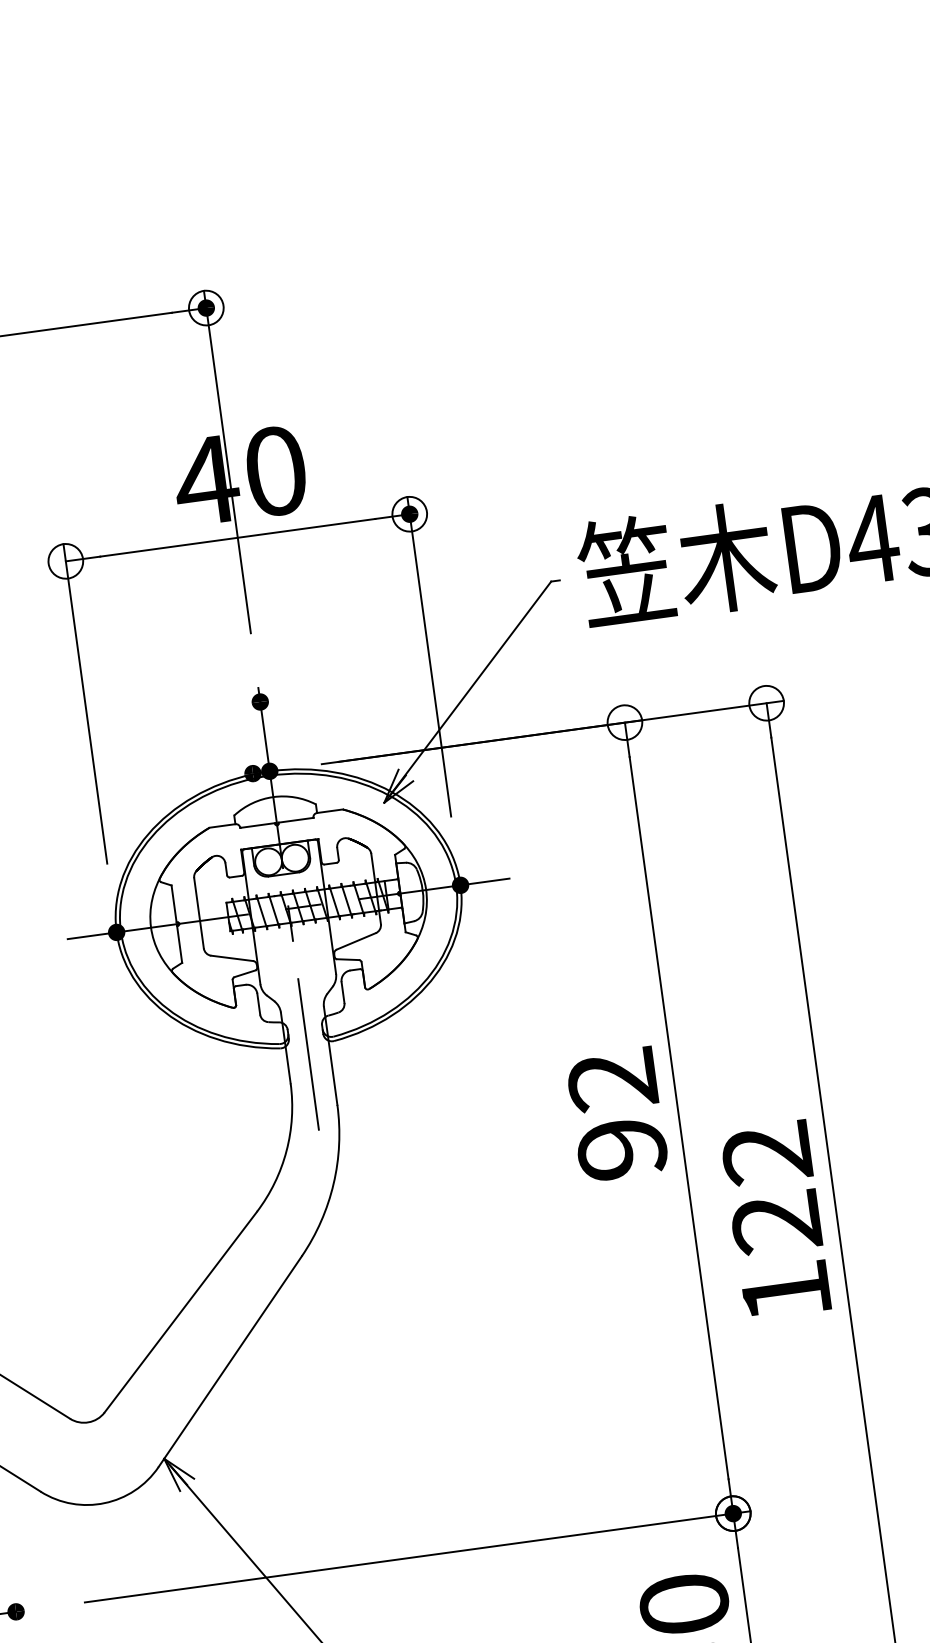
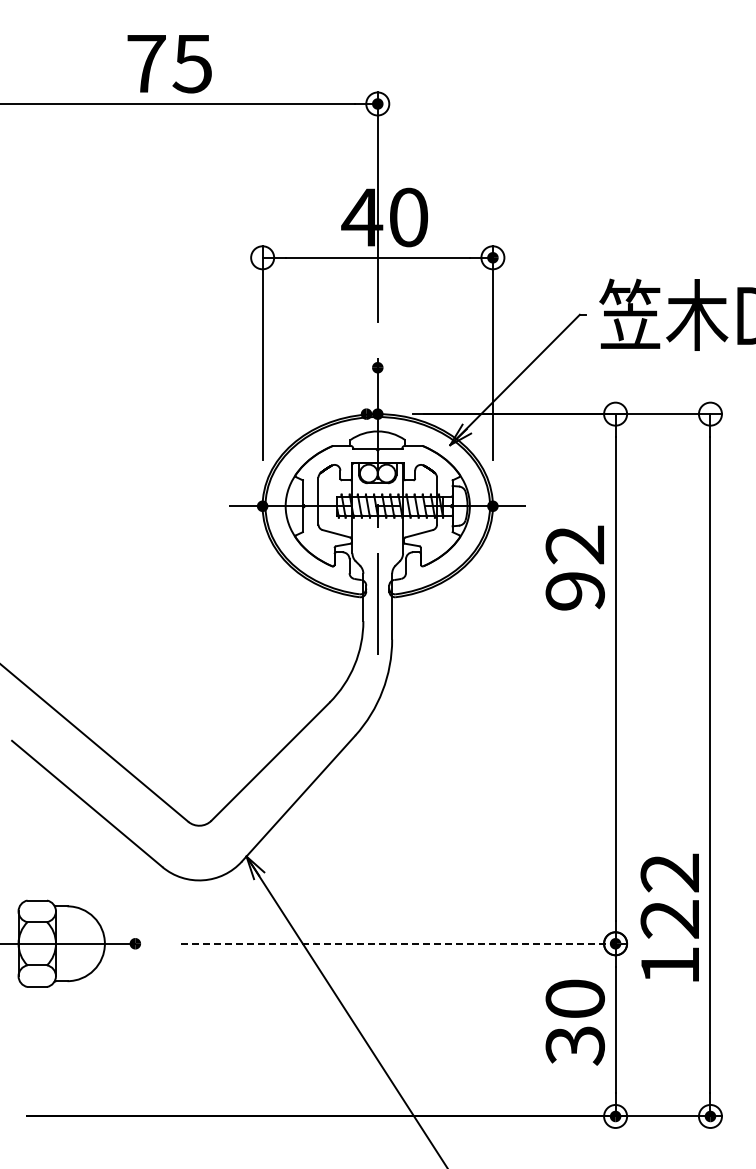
text: (616, 1113) -> (574, 567), moved
text: (775, 1219) -> (669, 917), moved
line: (417, 1556) -> (404, 943), solid -> dashed

